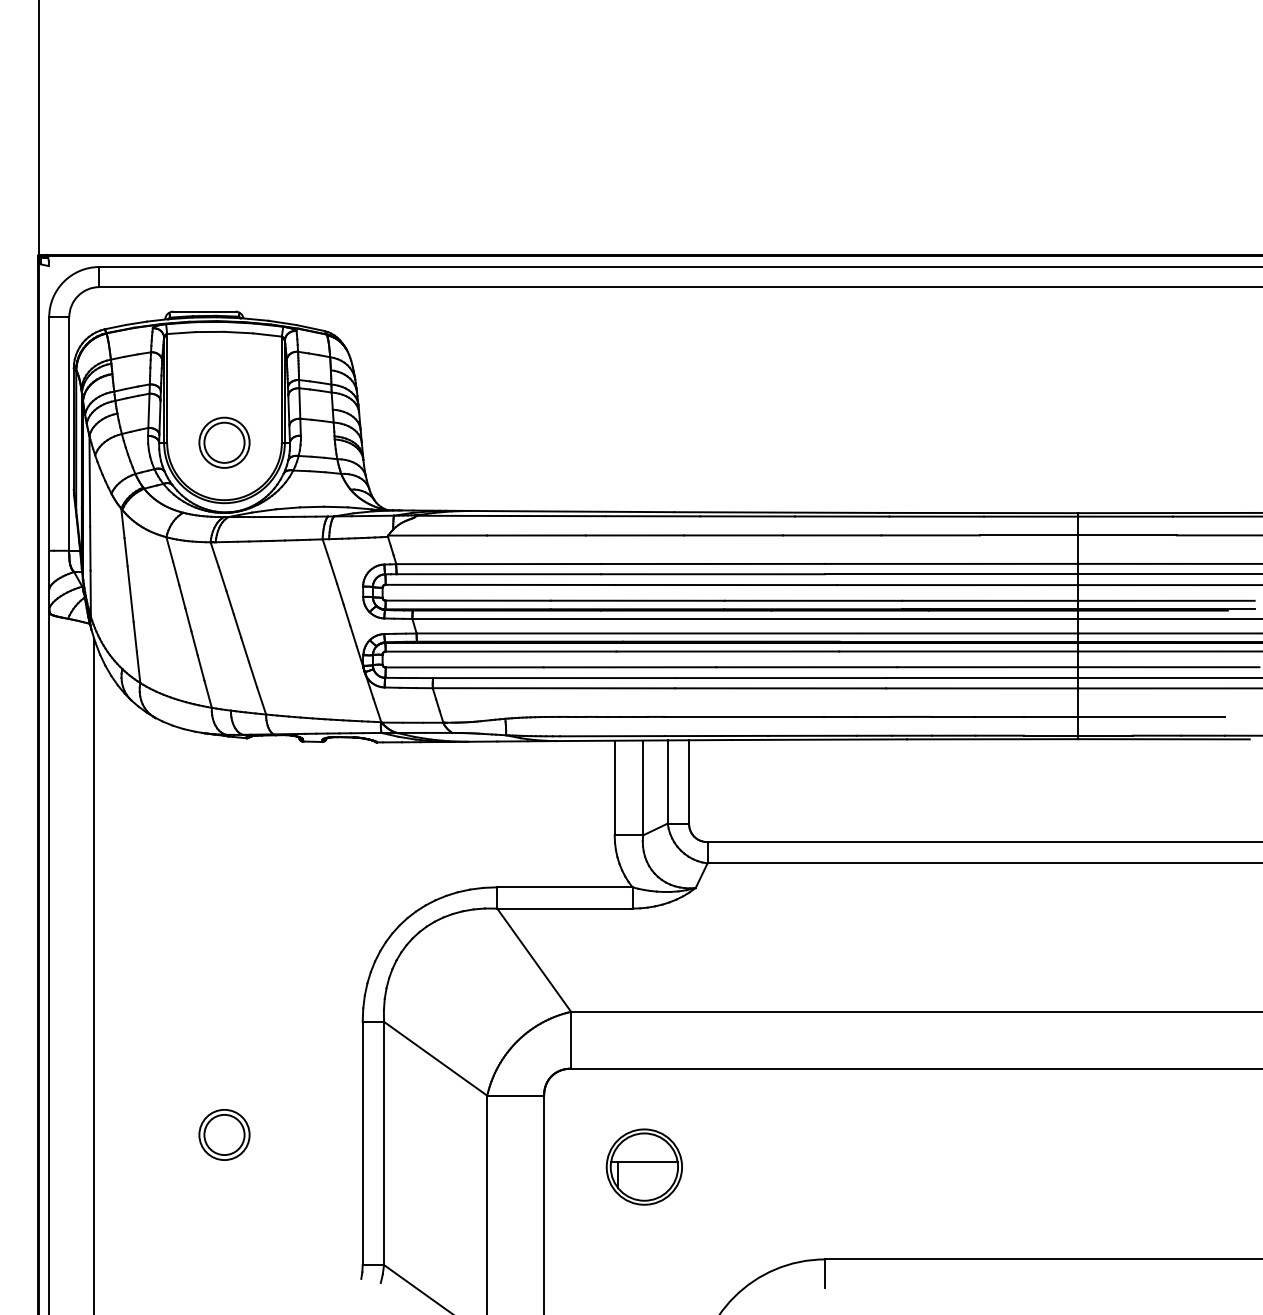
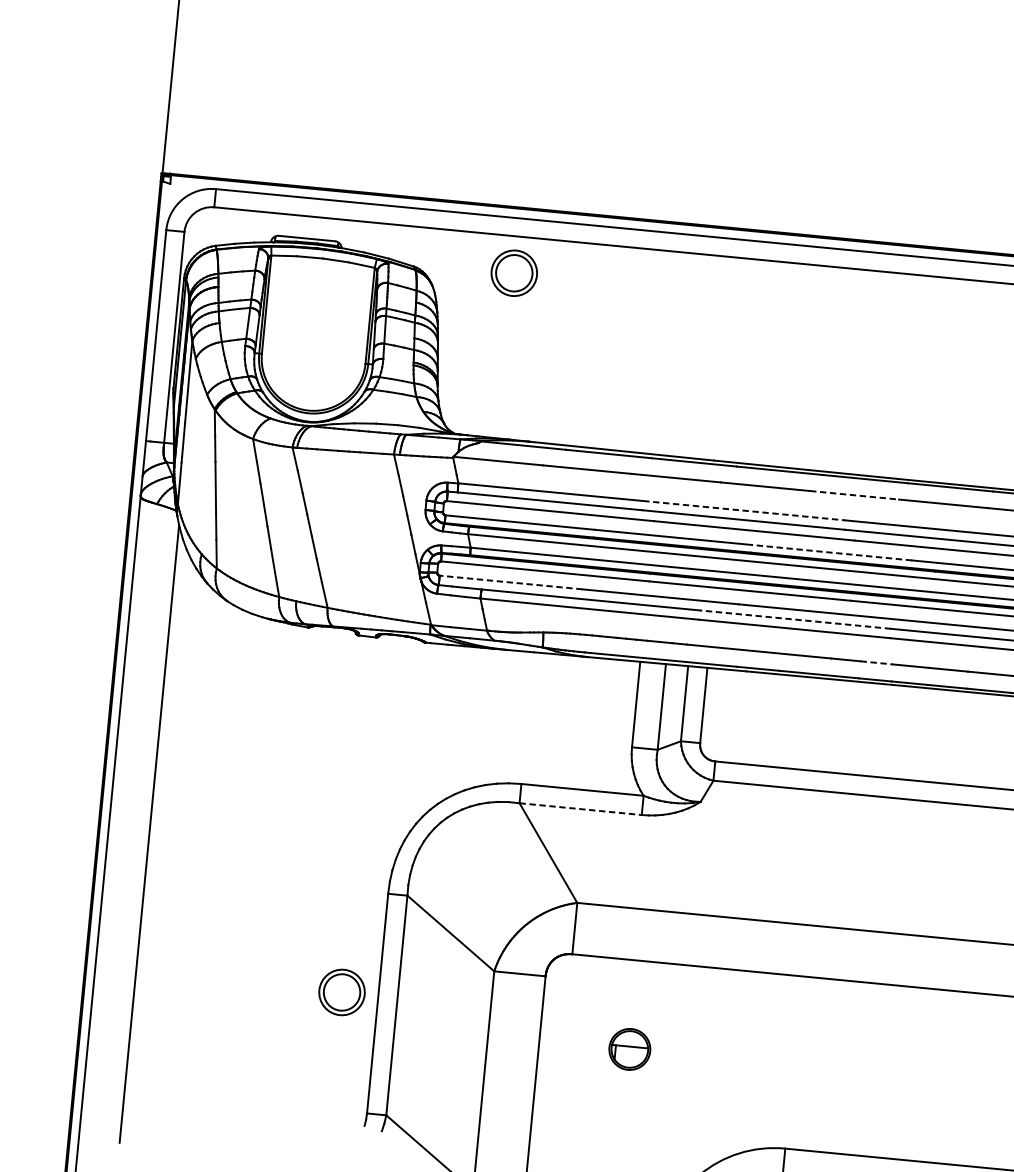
part: (224, 442) -> (514, 272), moved
line: (832, 535) -> (854, 495), solid -> dashed
line: (713, 563) -> (744, 510), solid -> dashed
line: (813, 600) -> (832, 552), solid -> dashed
line: (464, 667) -> (510, 582), solid -> dashed
line: (780, 678) -> (795, 620), solid -> dashed
line: (874, 716) -> (877, 662), solid -> dashed
line: (564, 908) -> (580, 808), solid -> dashed
part: (224, 1134) -> (342, 992), moved
part: (643, 1166) -> (629, 1048), size x0.6

